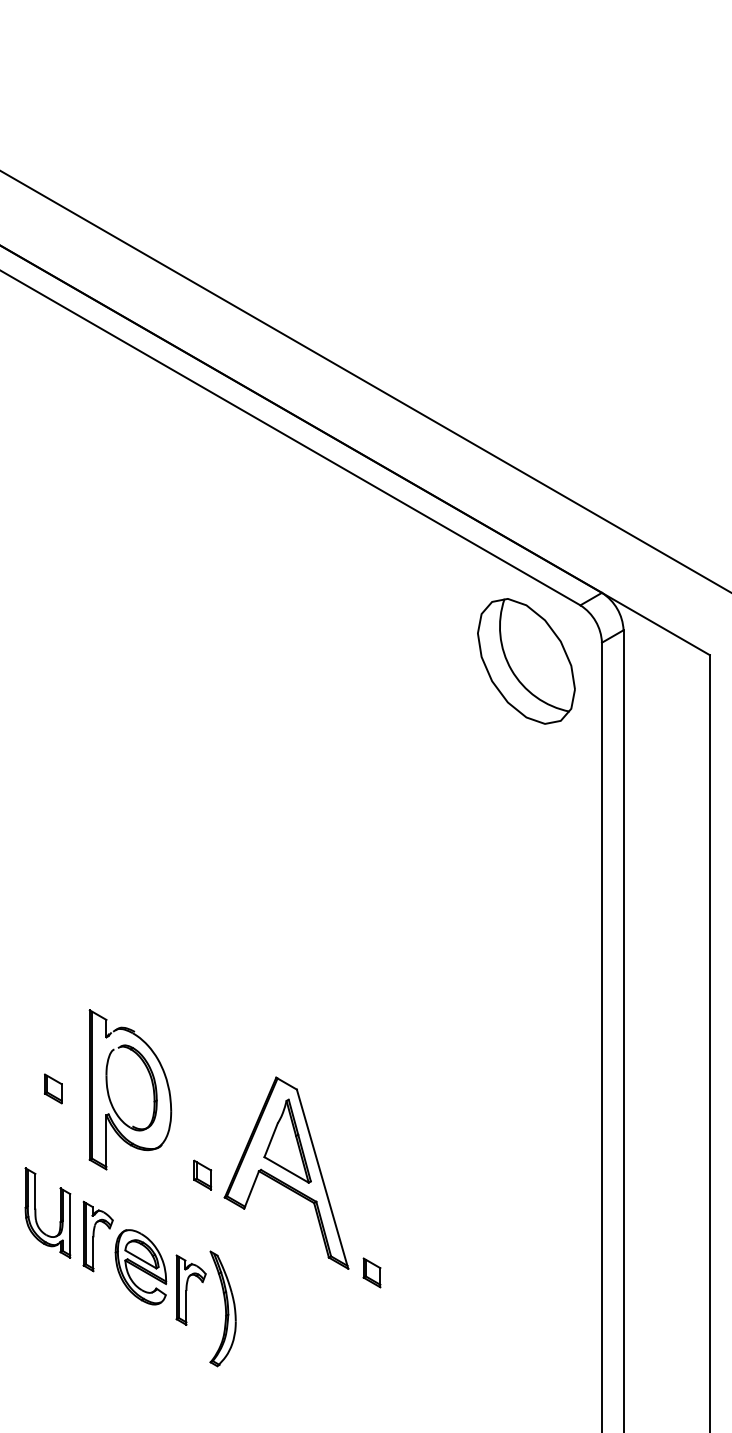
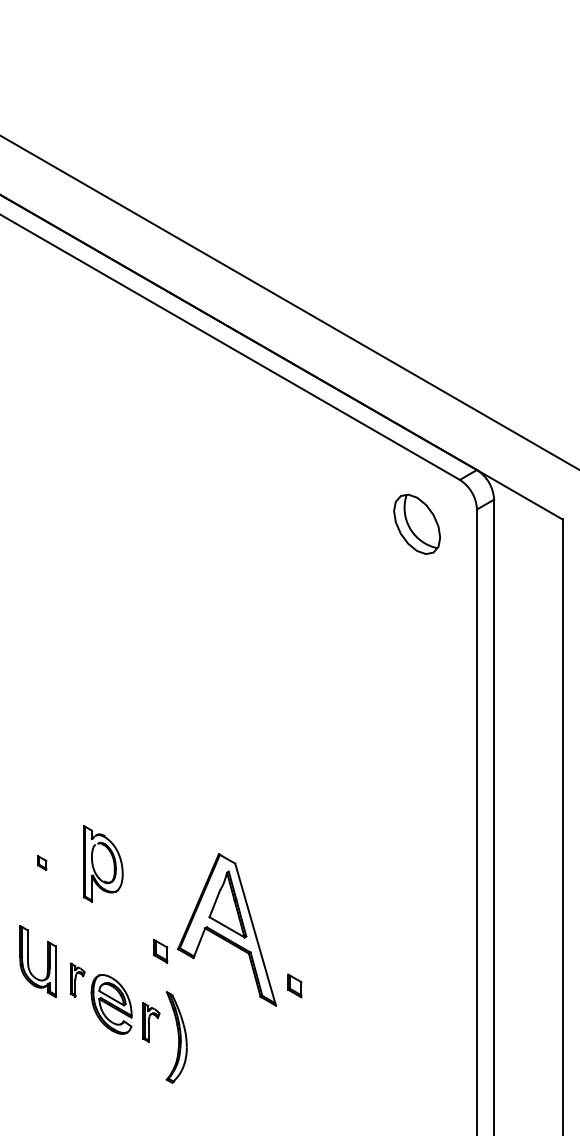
part: (526, 661) -> (417, 524), size x0.6
part: (53, 1088) -> (42, 862), size x0.6
part: (130, 1089) -> (103, 863), size x0.6
part: (202, 1174) -> (160, 950), moved
part: (97, 1236) -> (77, 980), size x0.6
part: (371, 1272) -> (294, 985), moved
part: (190, 1289) -> (150, 1022), size x0.7

